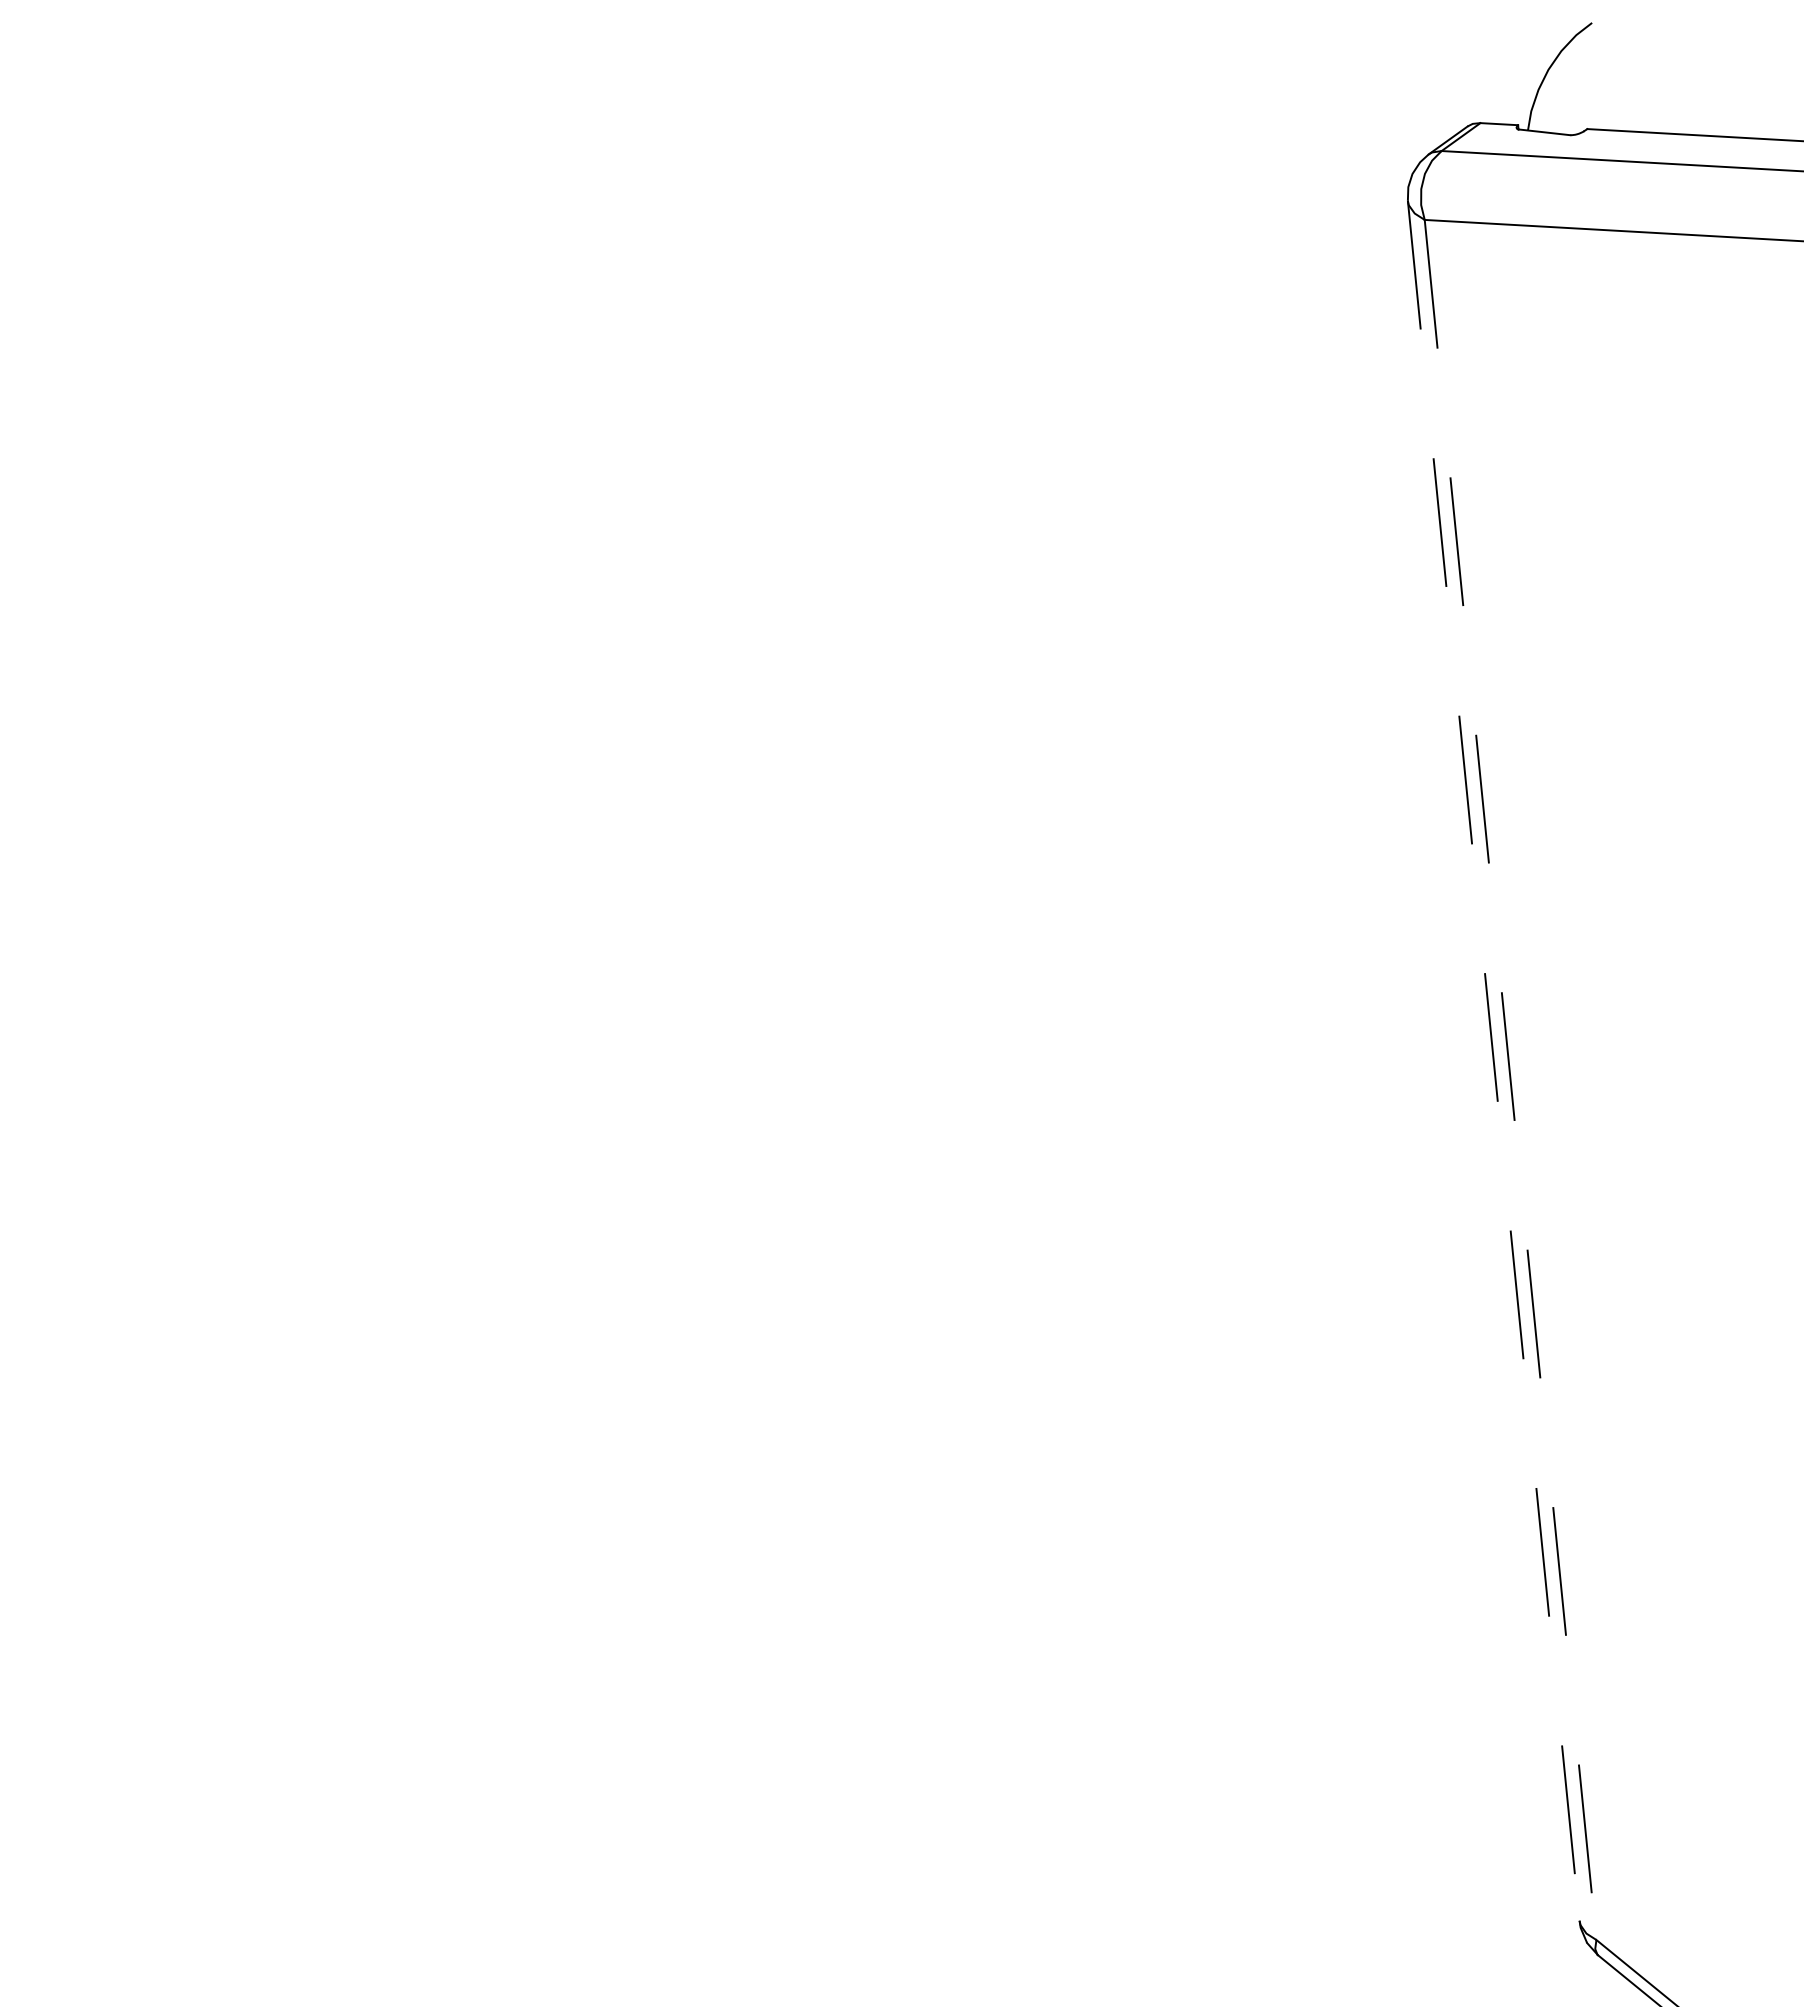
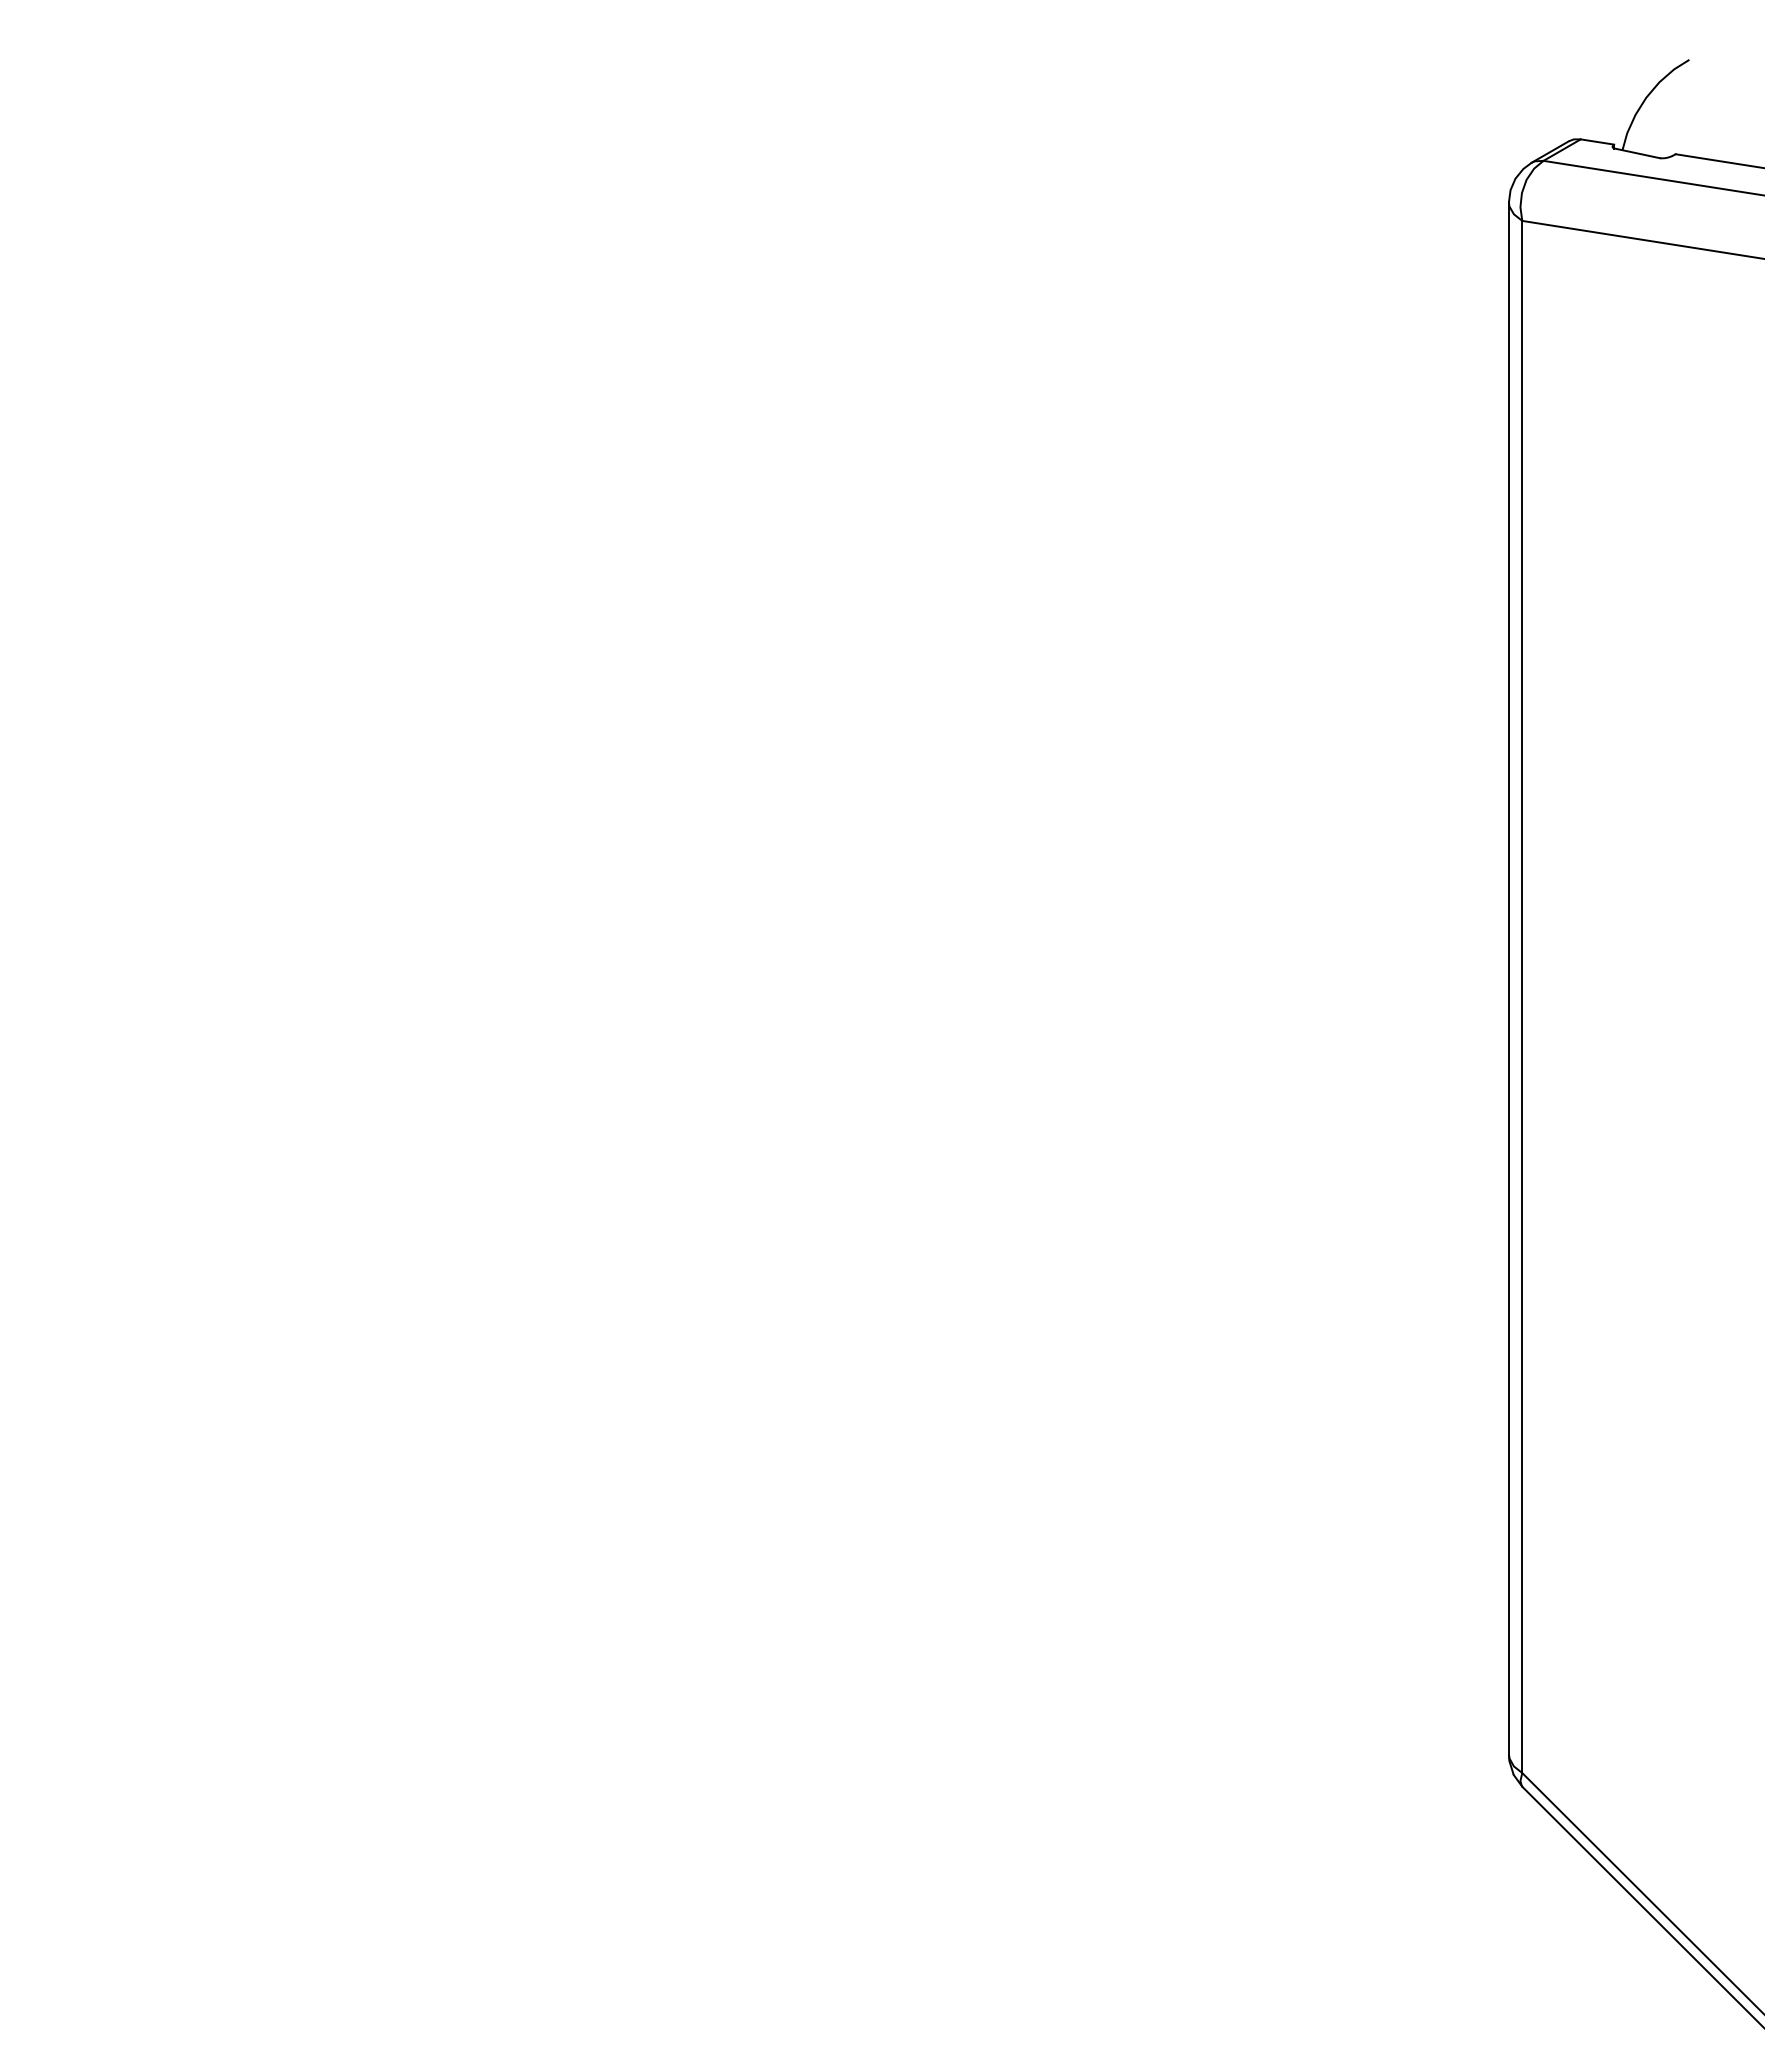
line: (1493, 1060) -> (1508, 978), dashed -> solid
line: (1510, 1080) -> (1522, 997), dashed -> solid

